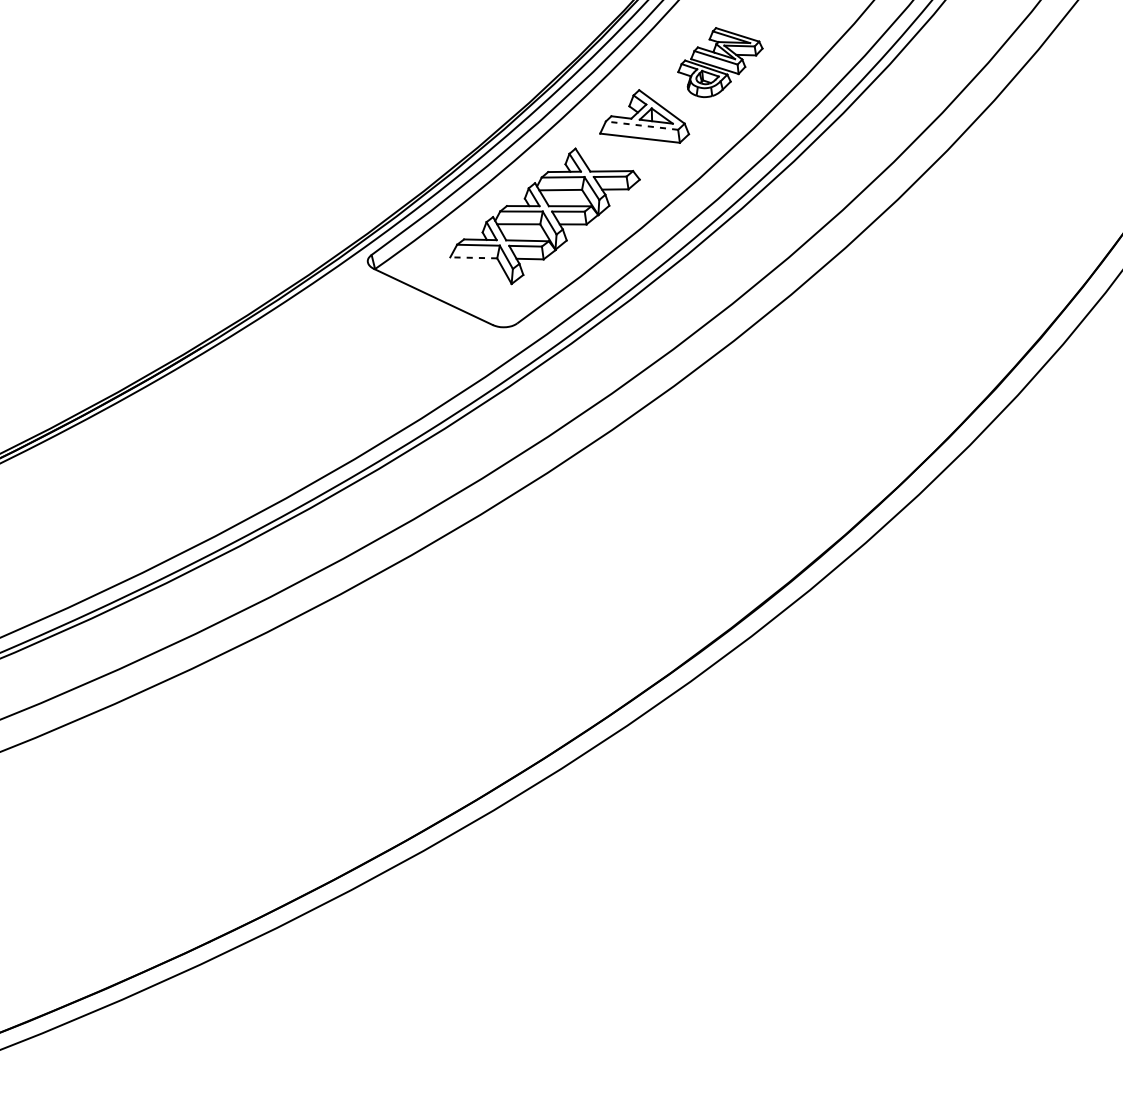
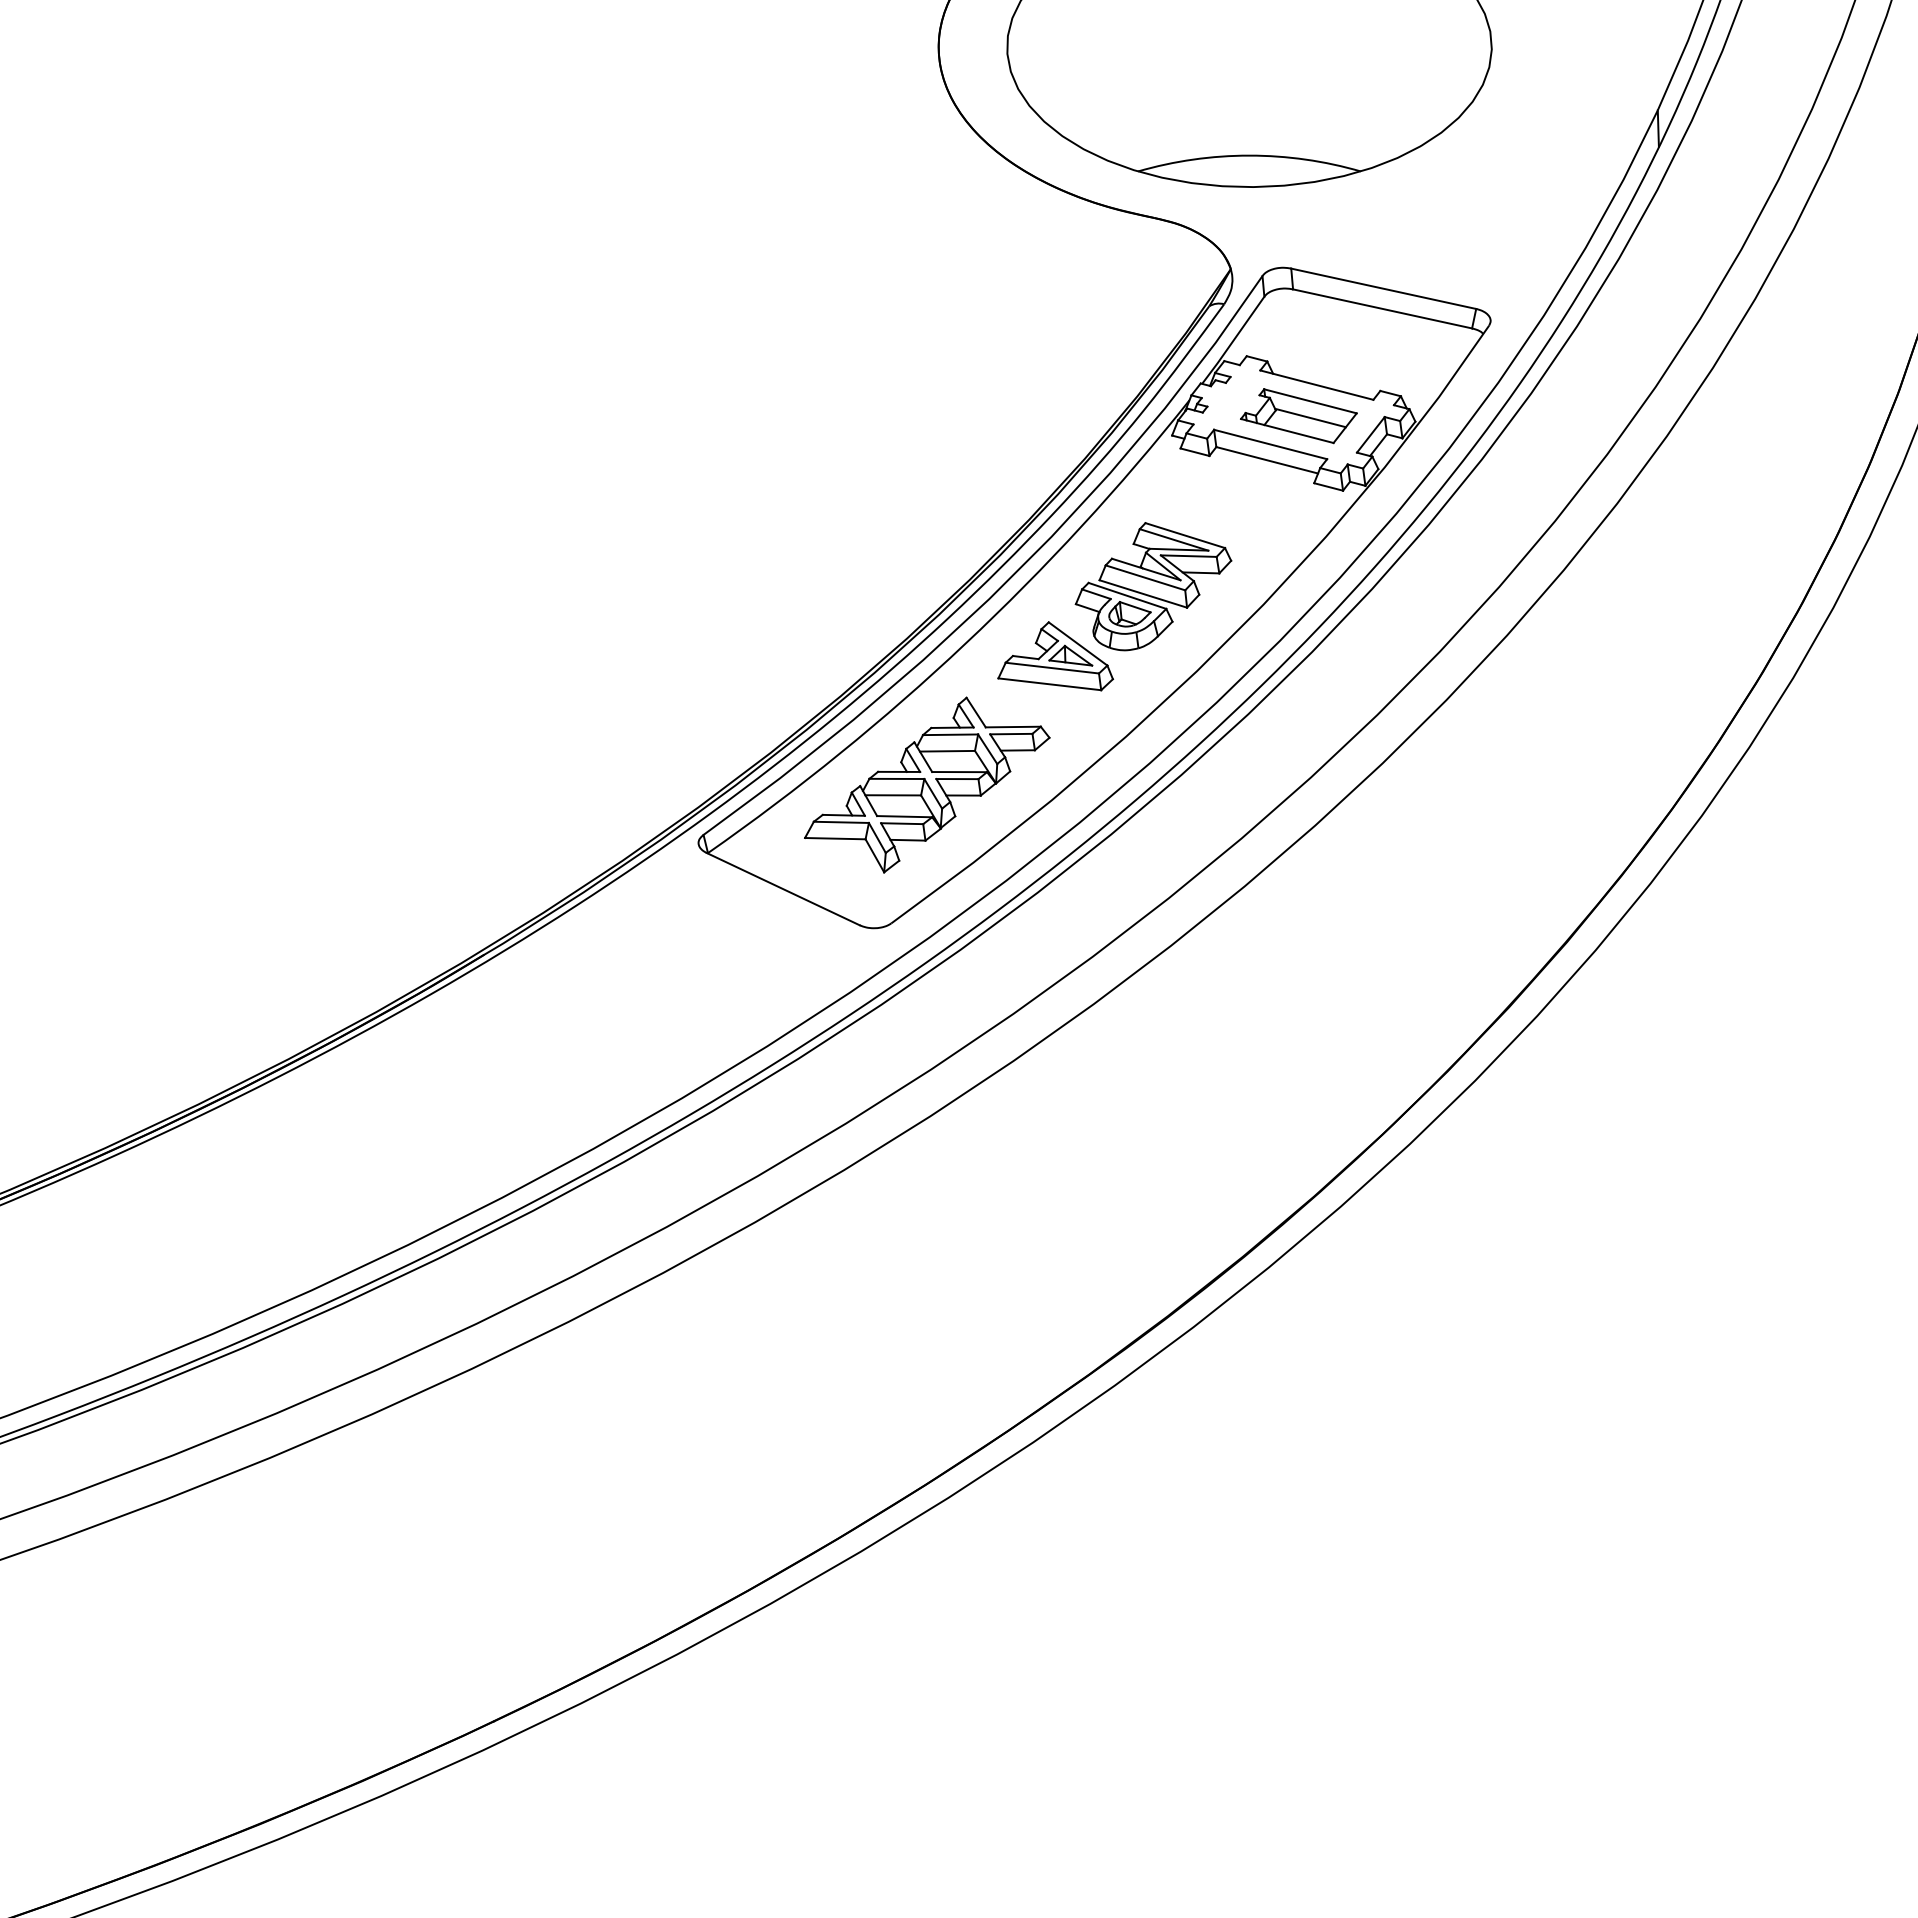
part: (720, 62) -> (1153, 586), size x1.43
line: (642, 125) -> (1052, 668), dashed -> solid
line: (473, 257) -> (834, 838), dashed -> solid

